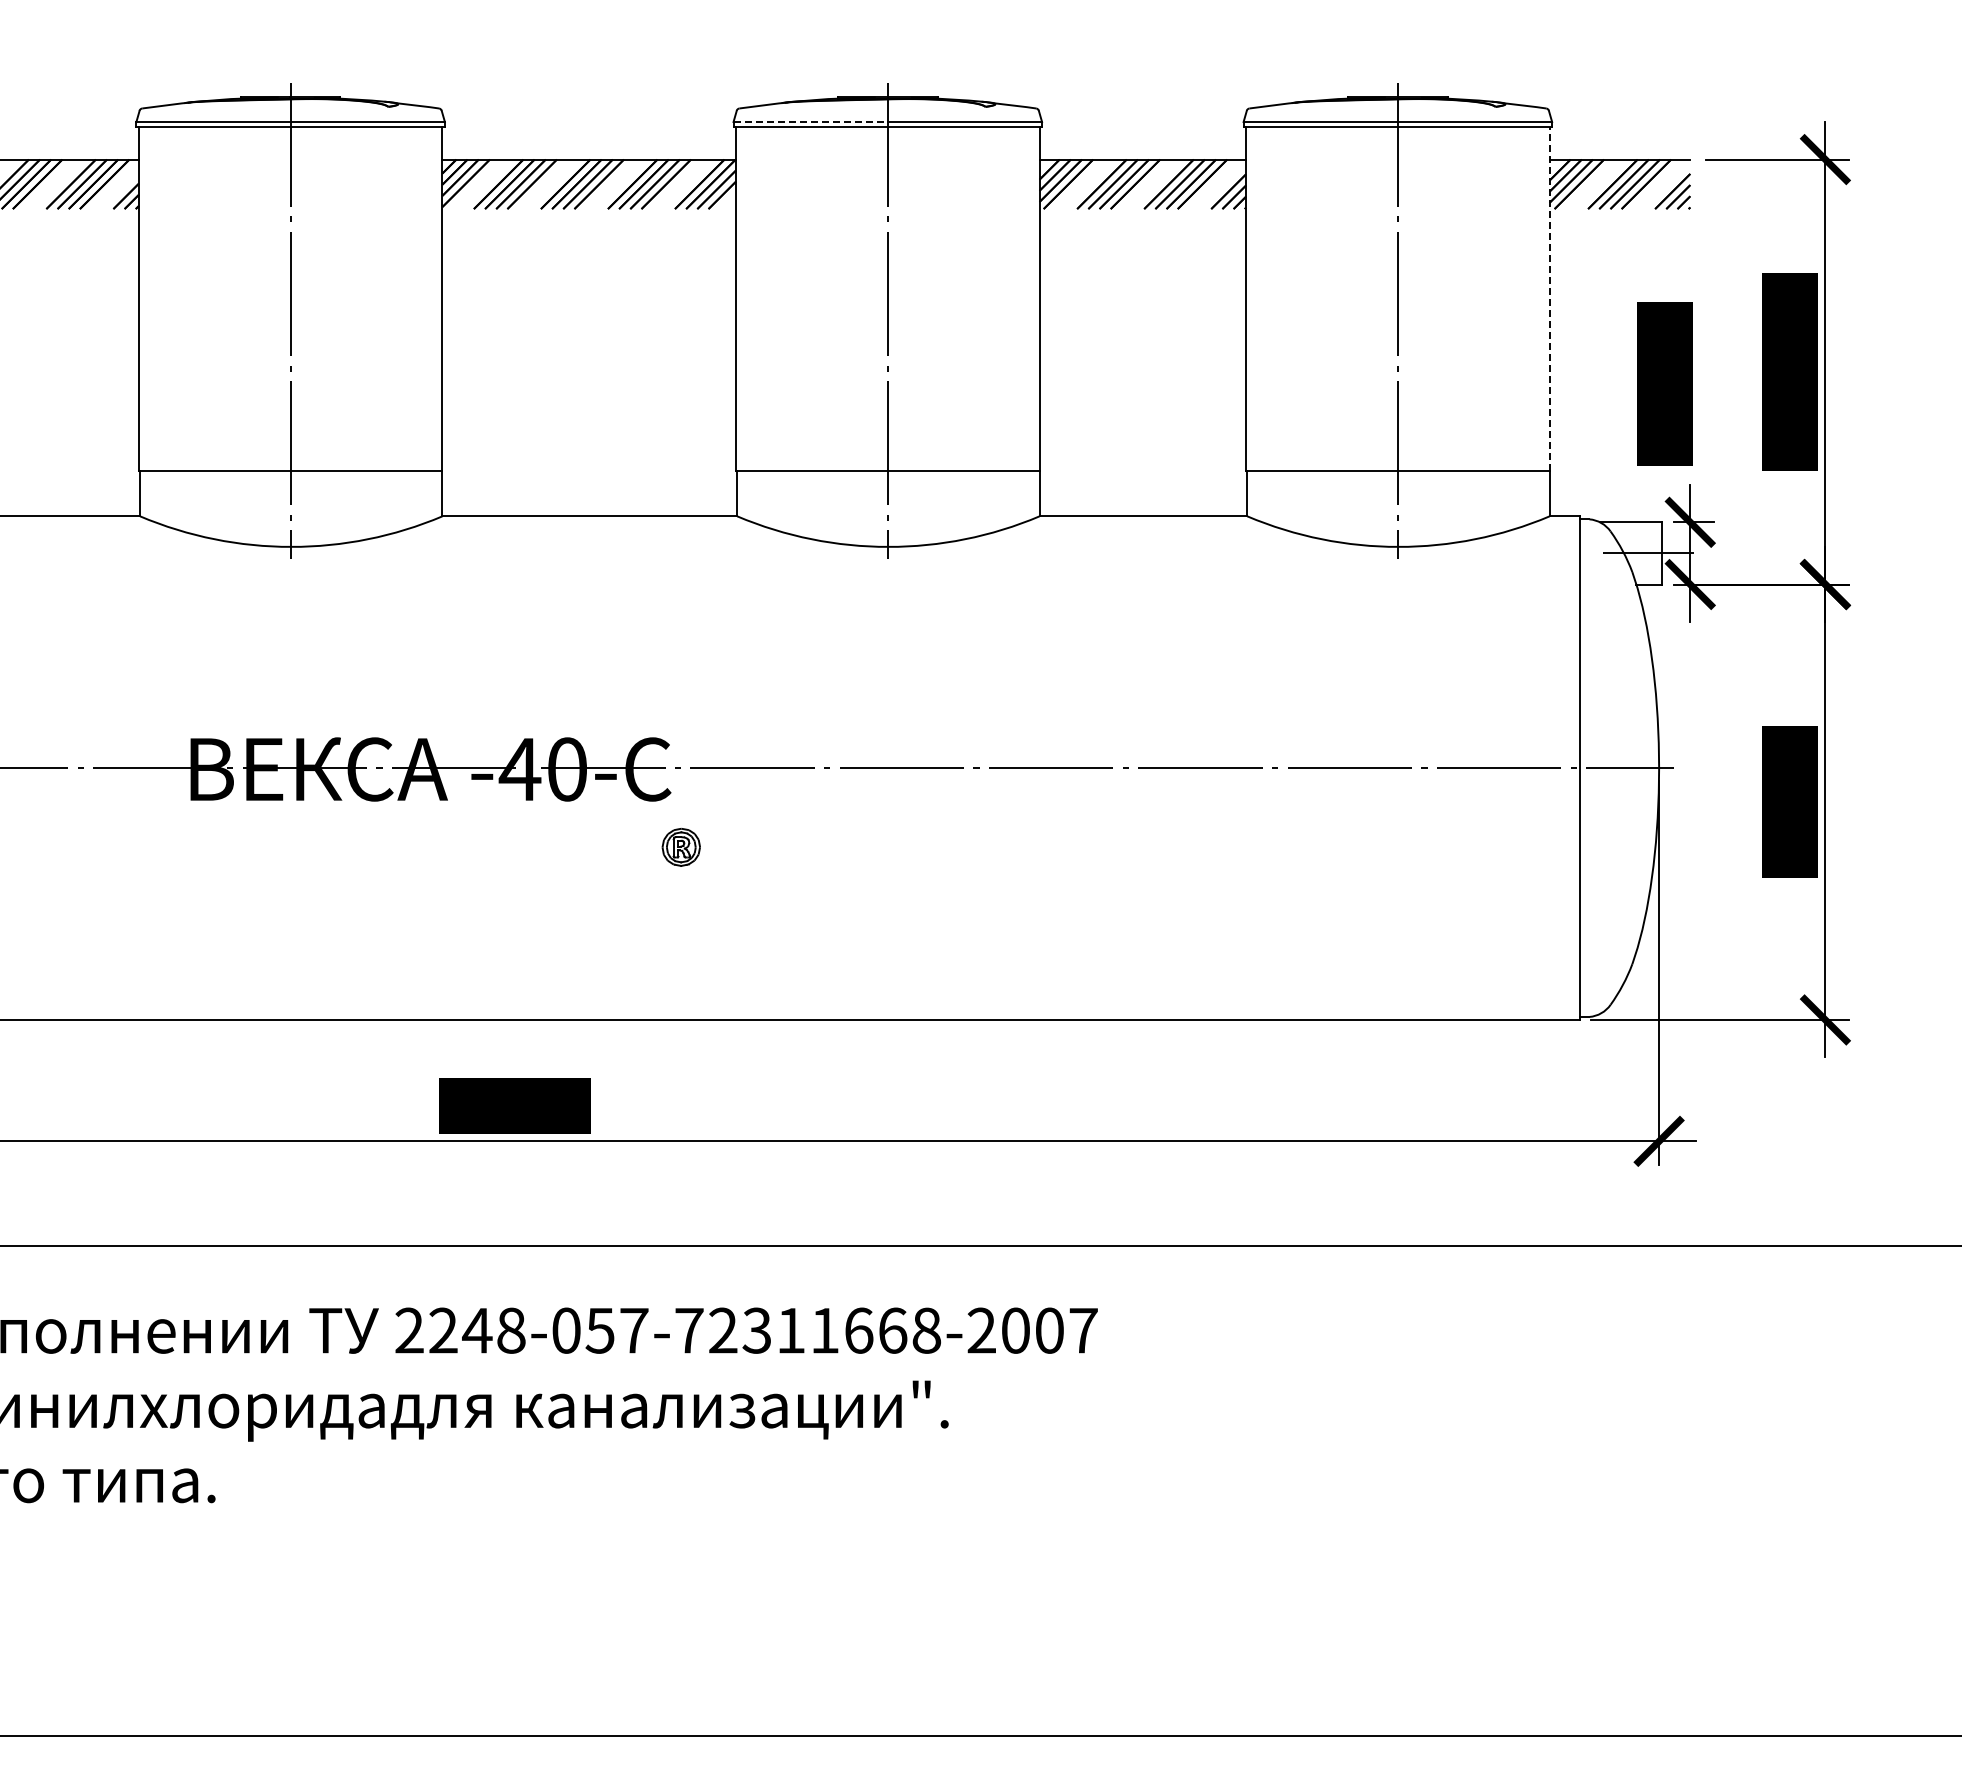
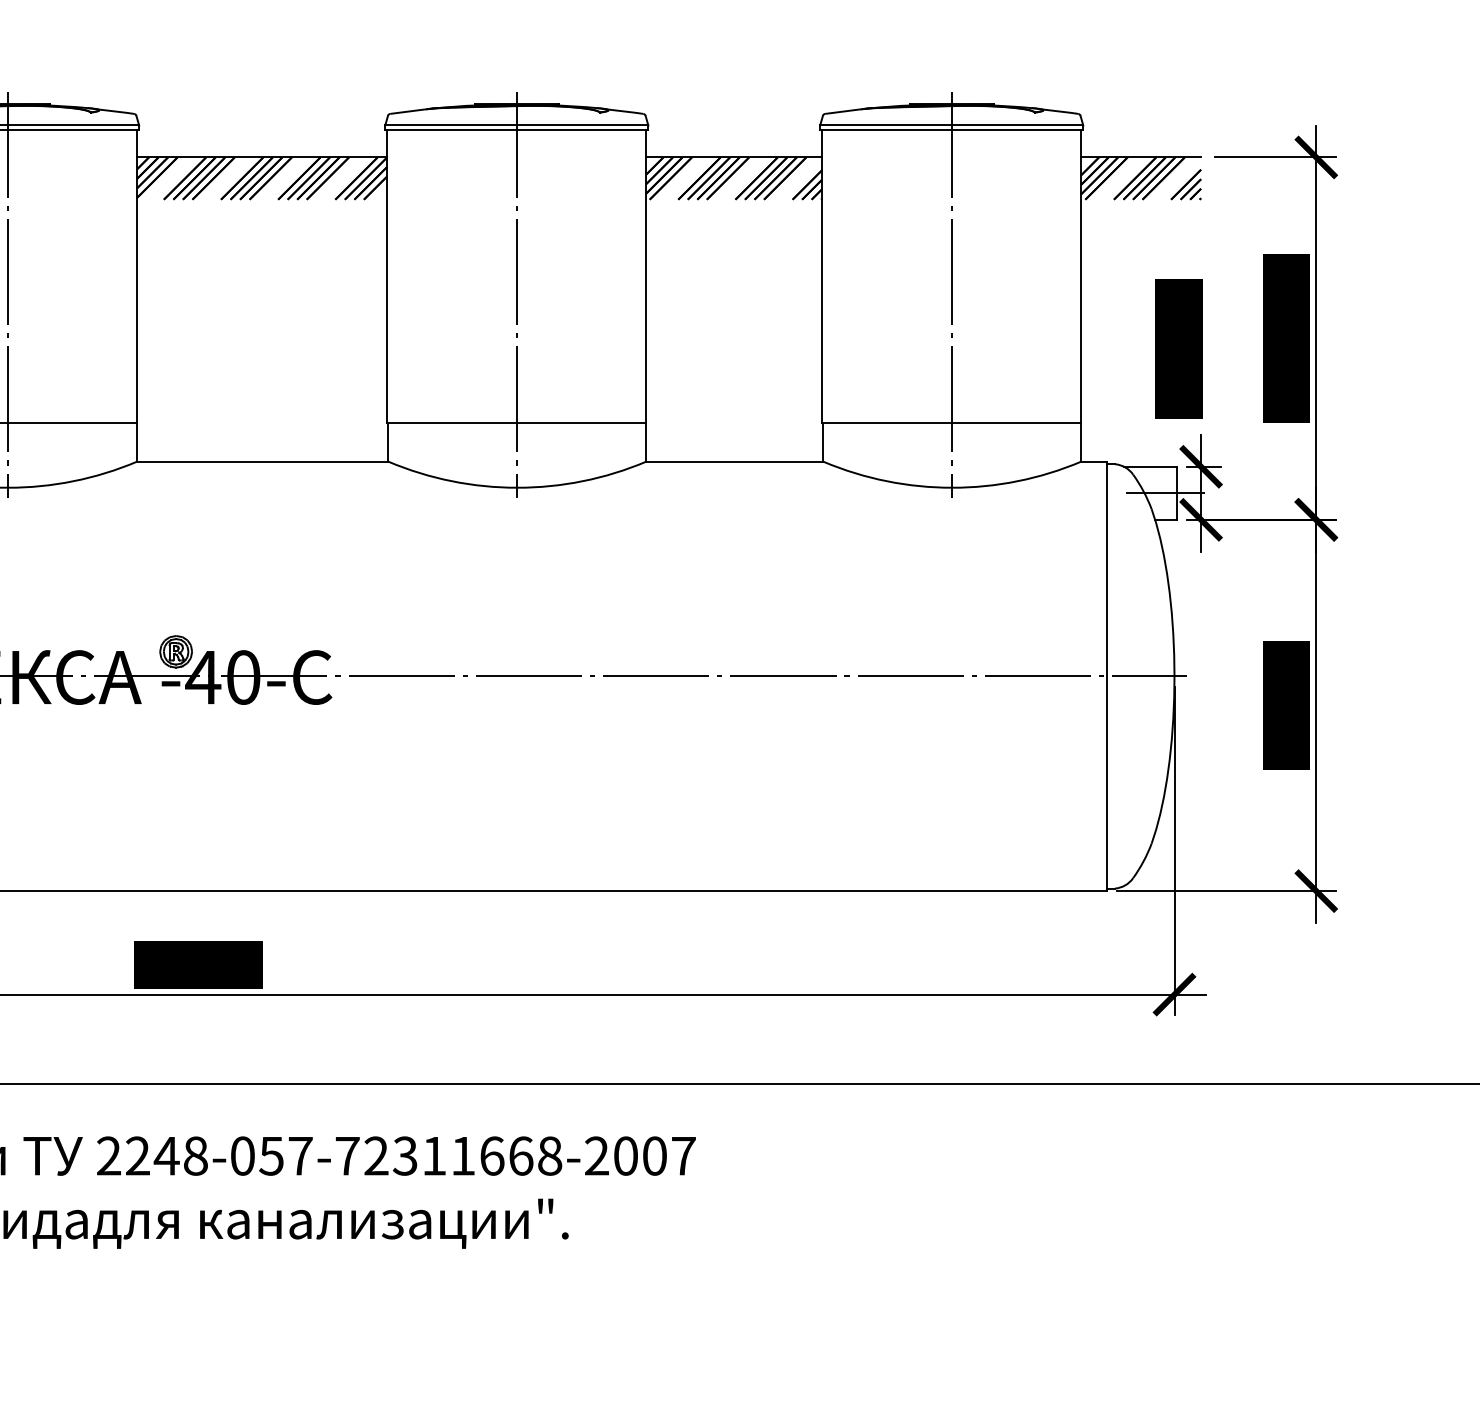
line: (811, 122) -> (451, 125), dashed -> solid
line: (1549, 299) -> (1081, 276), dashed -> solid
part: (680, 846) -> (175, 651), moved

